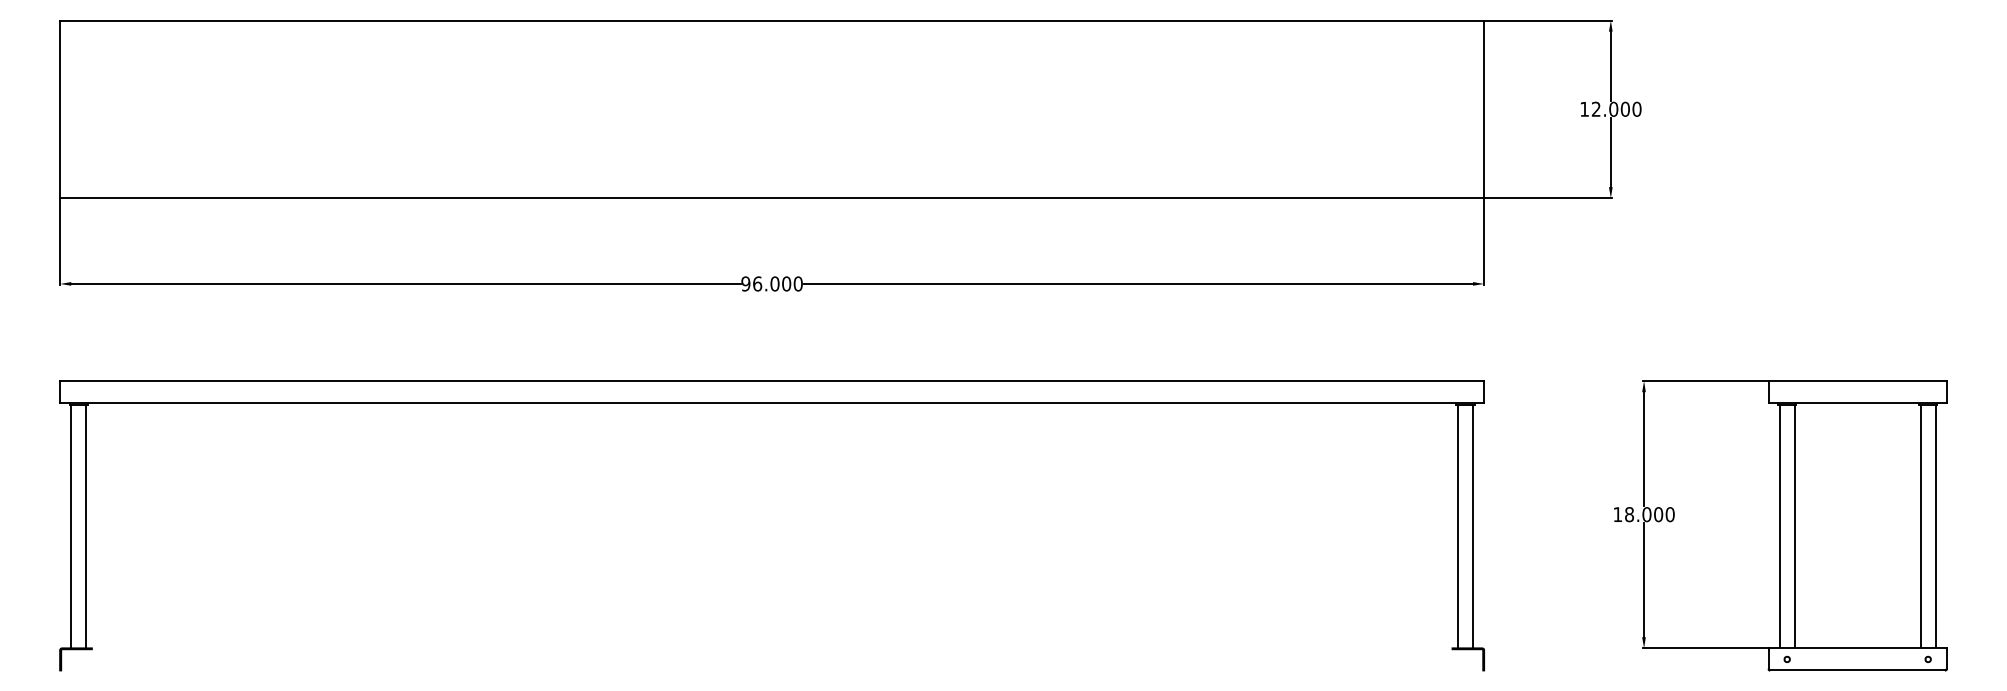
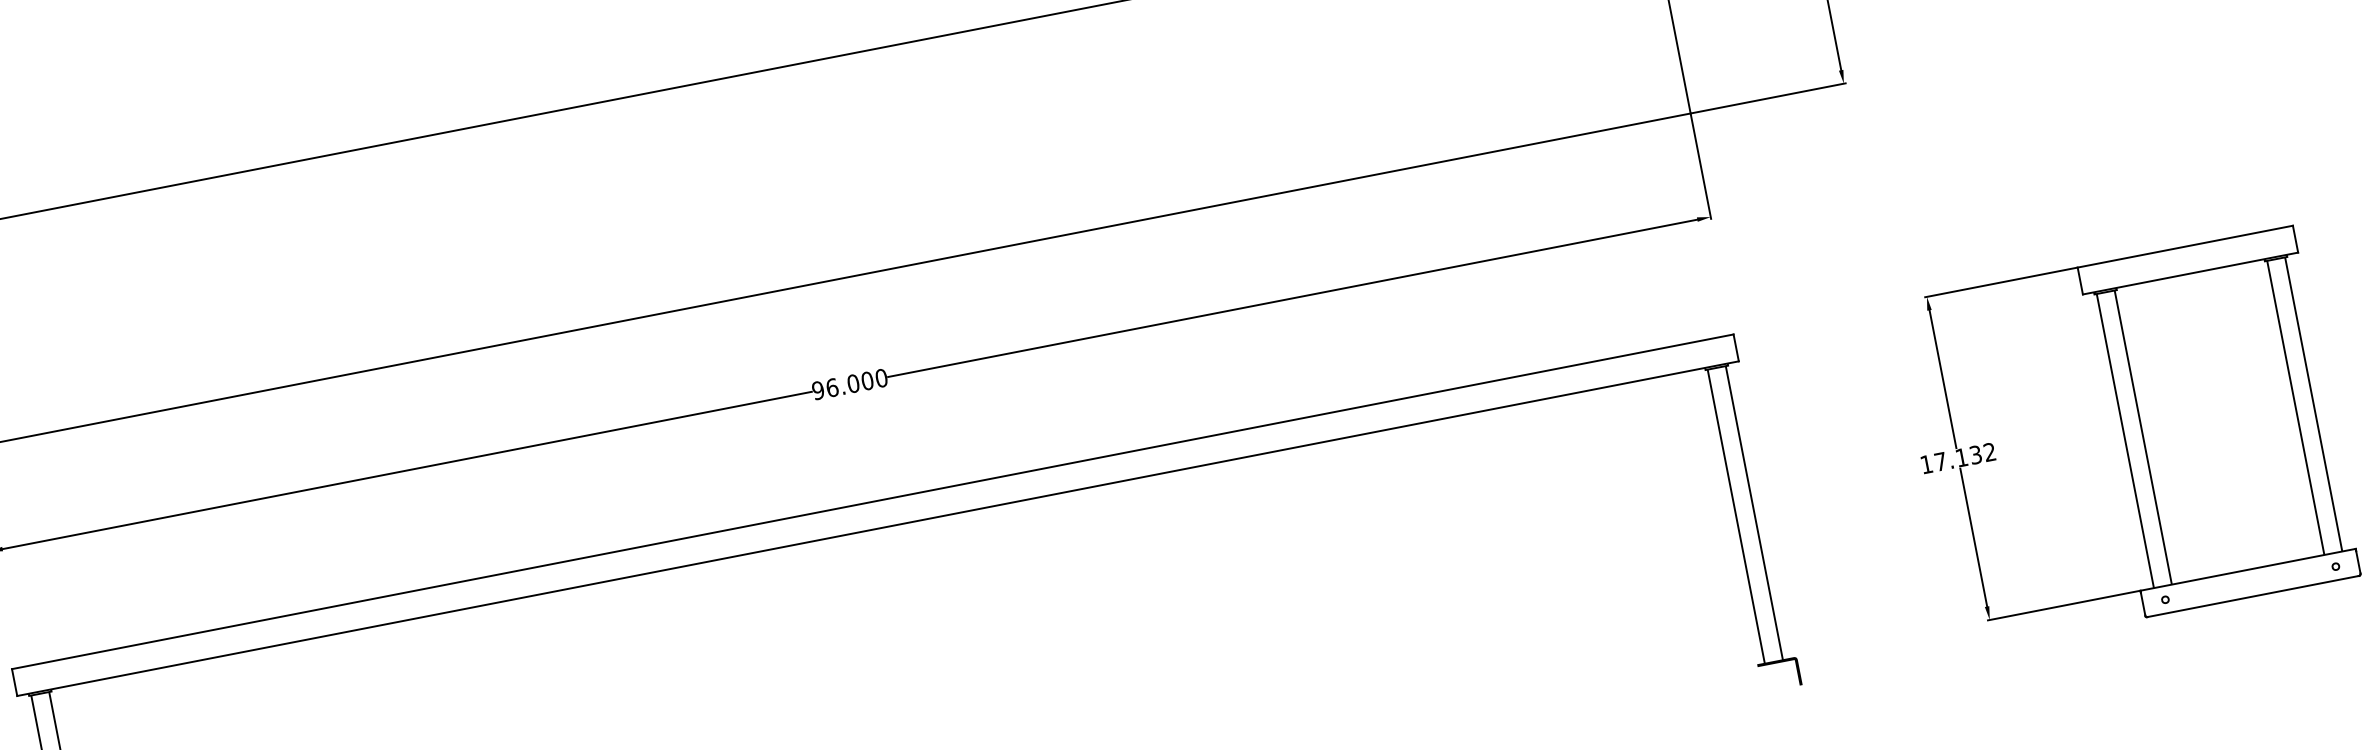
text: (1649, 514) -> (1964, 456), 18.000 -> 17.132

